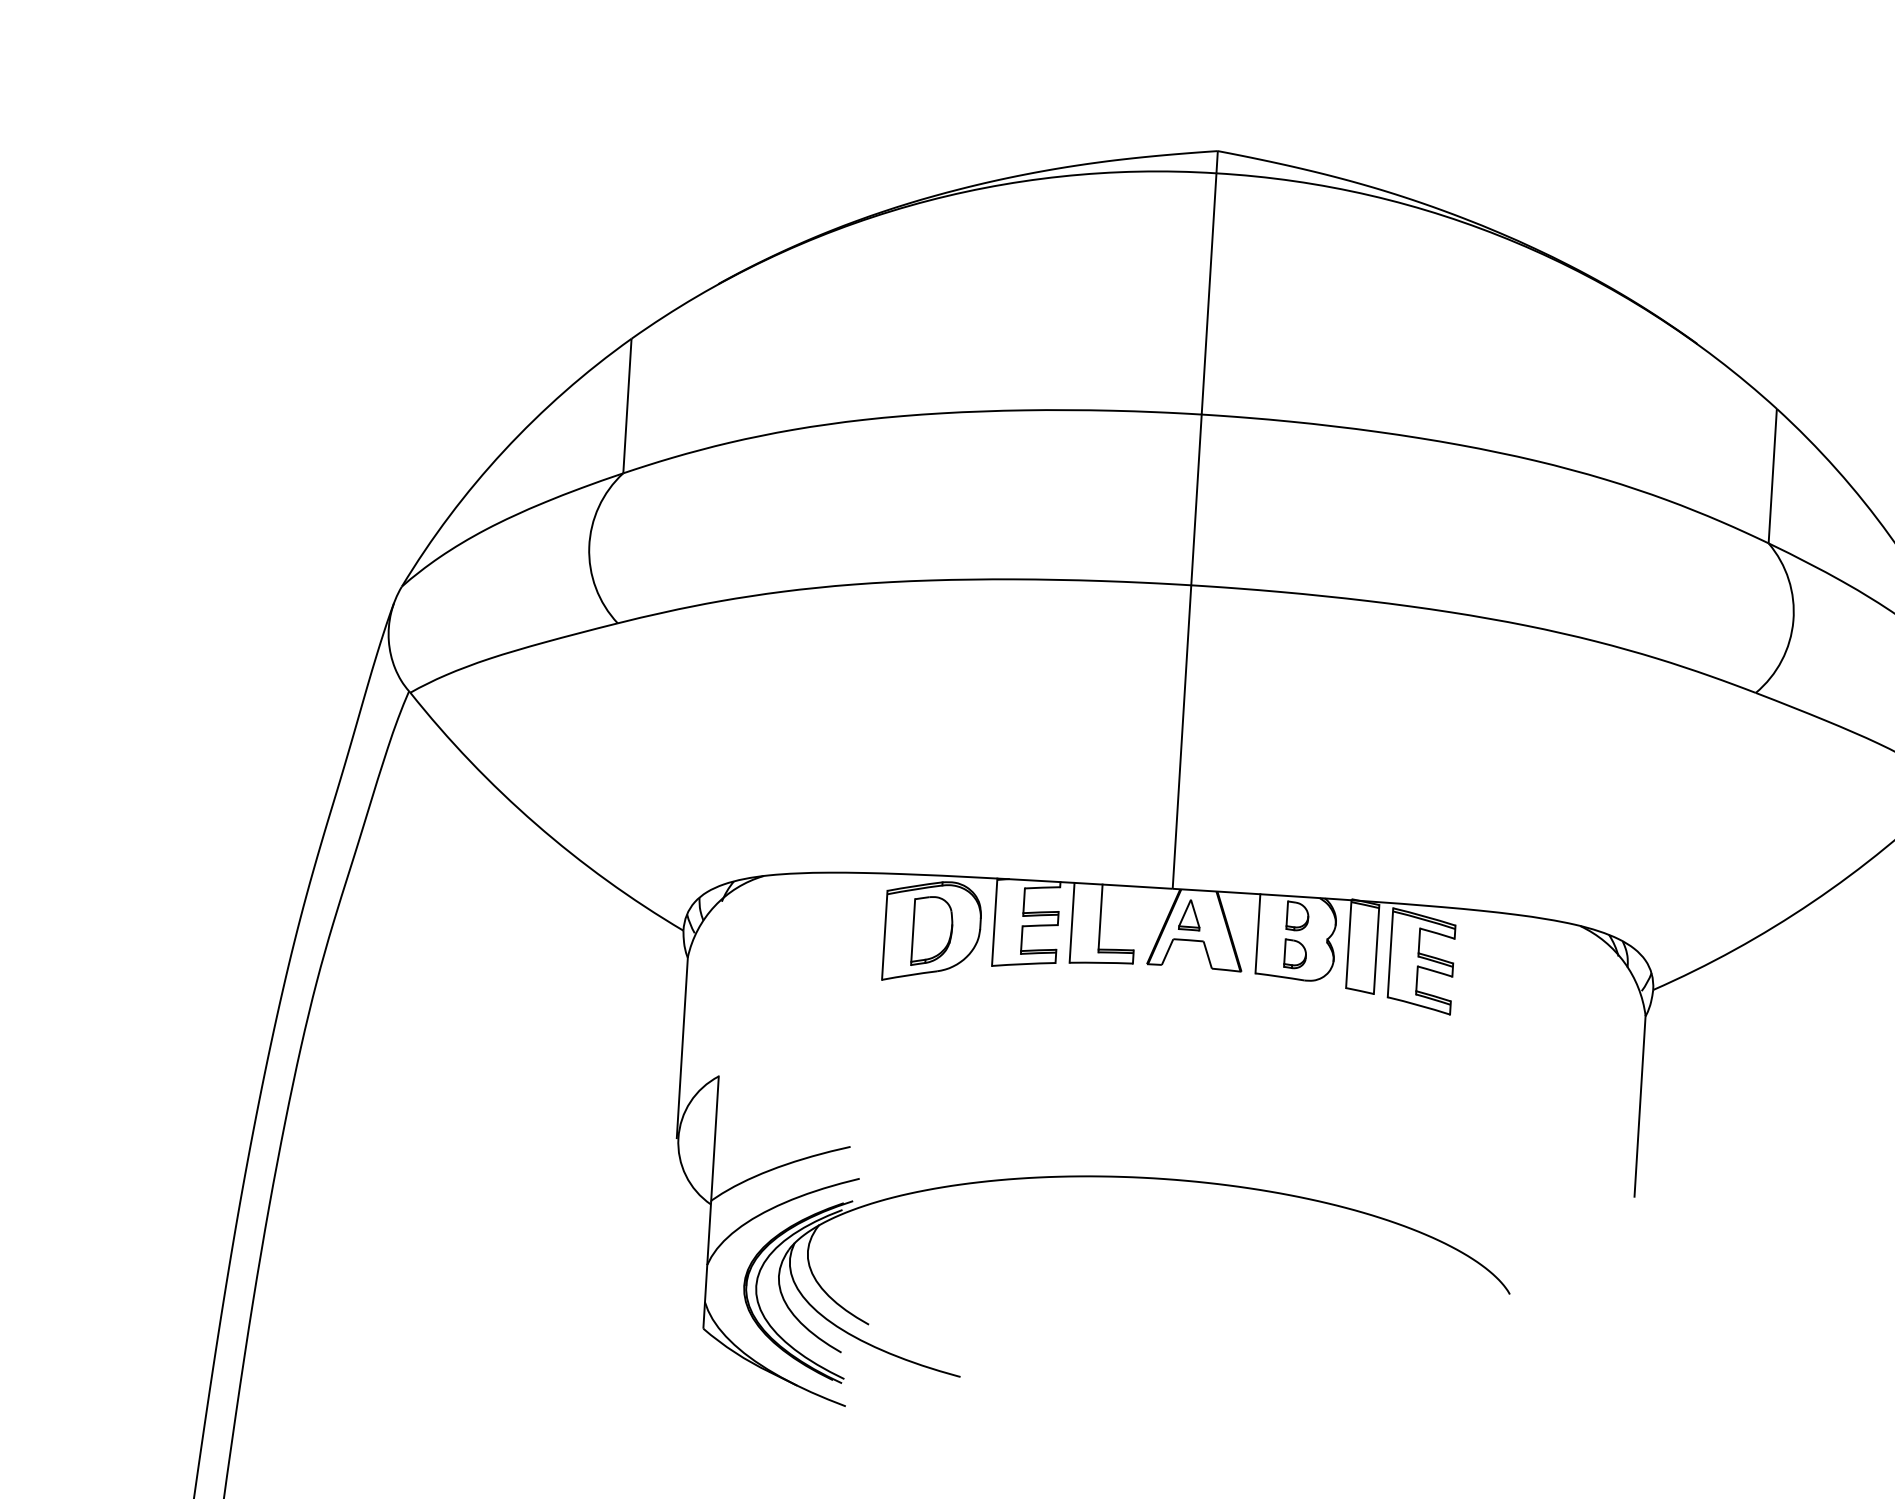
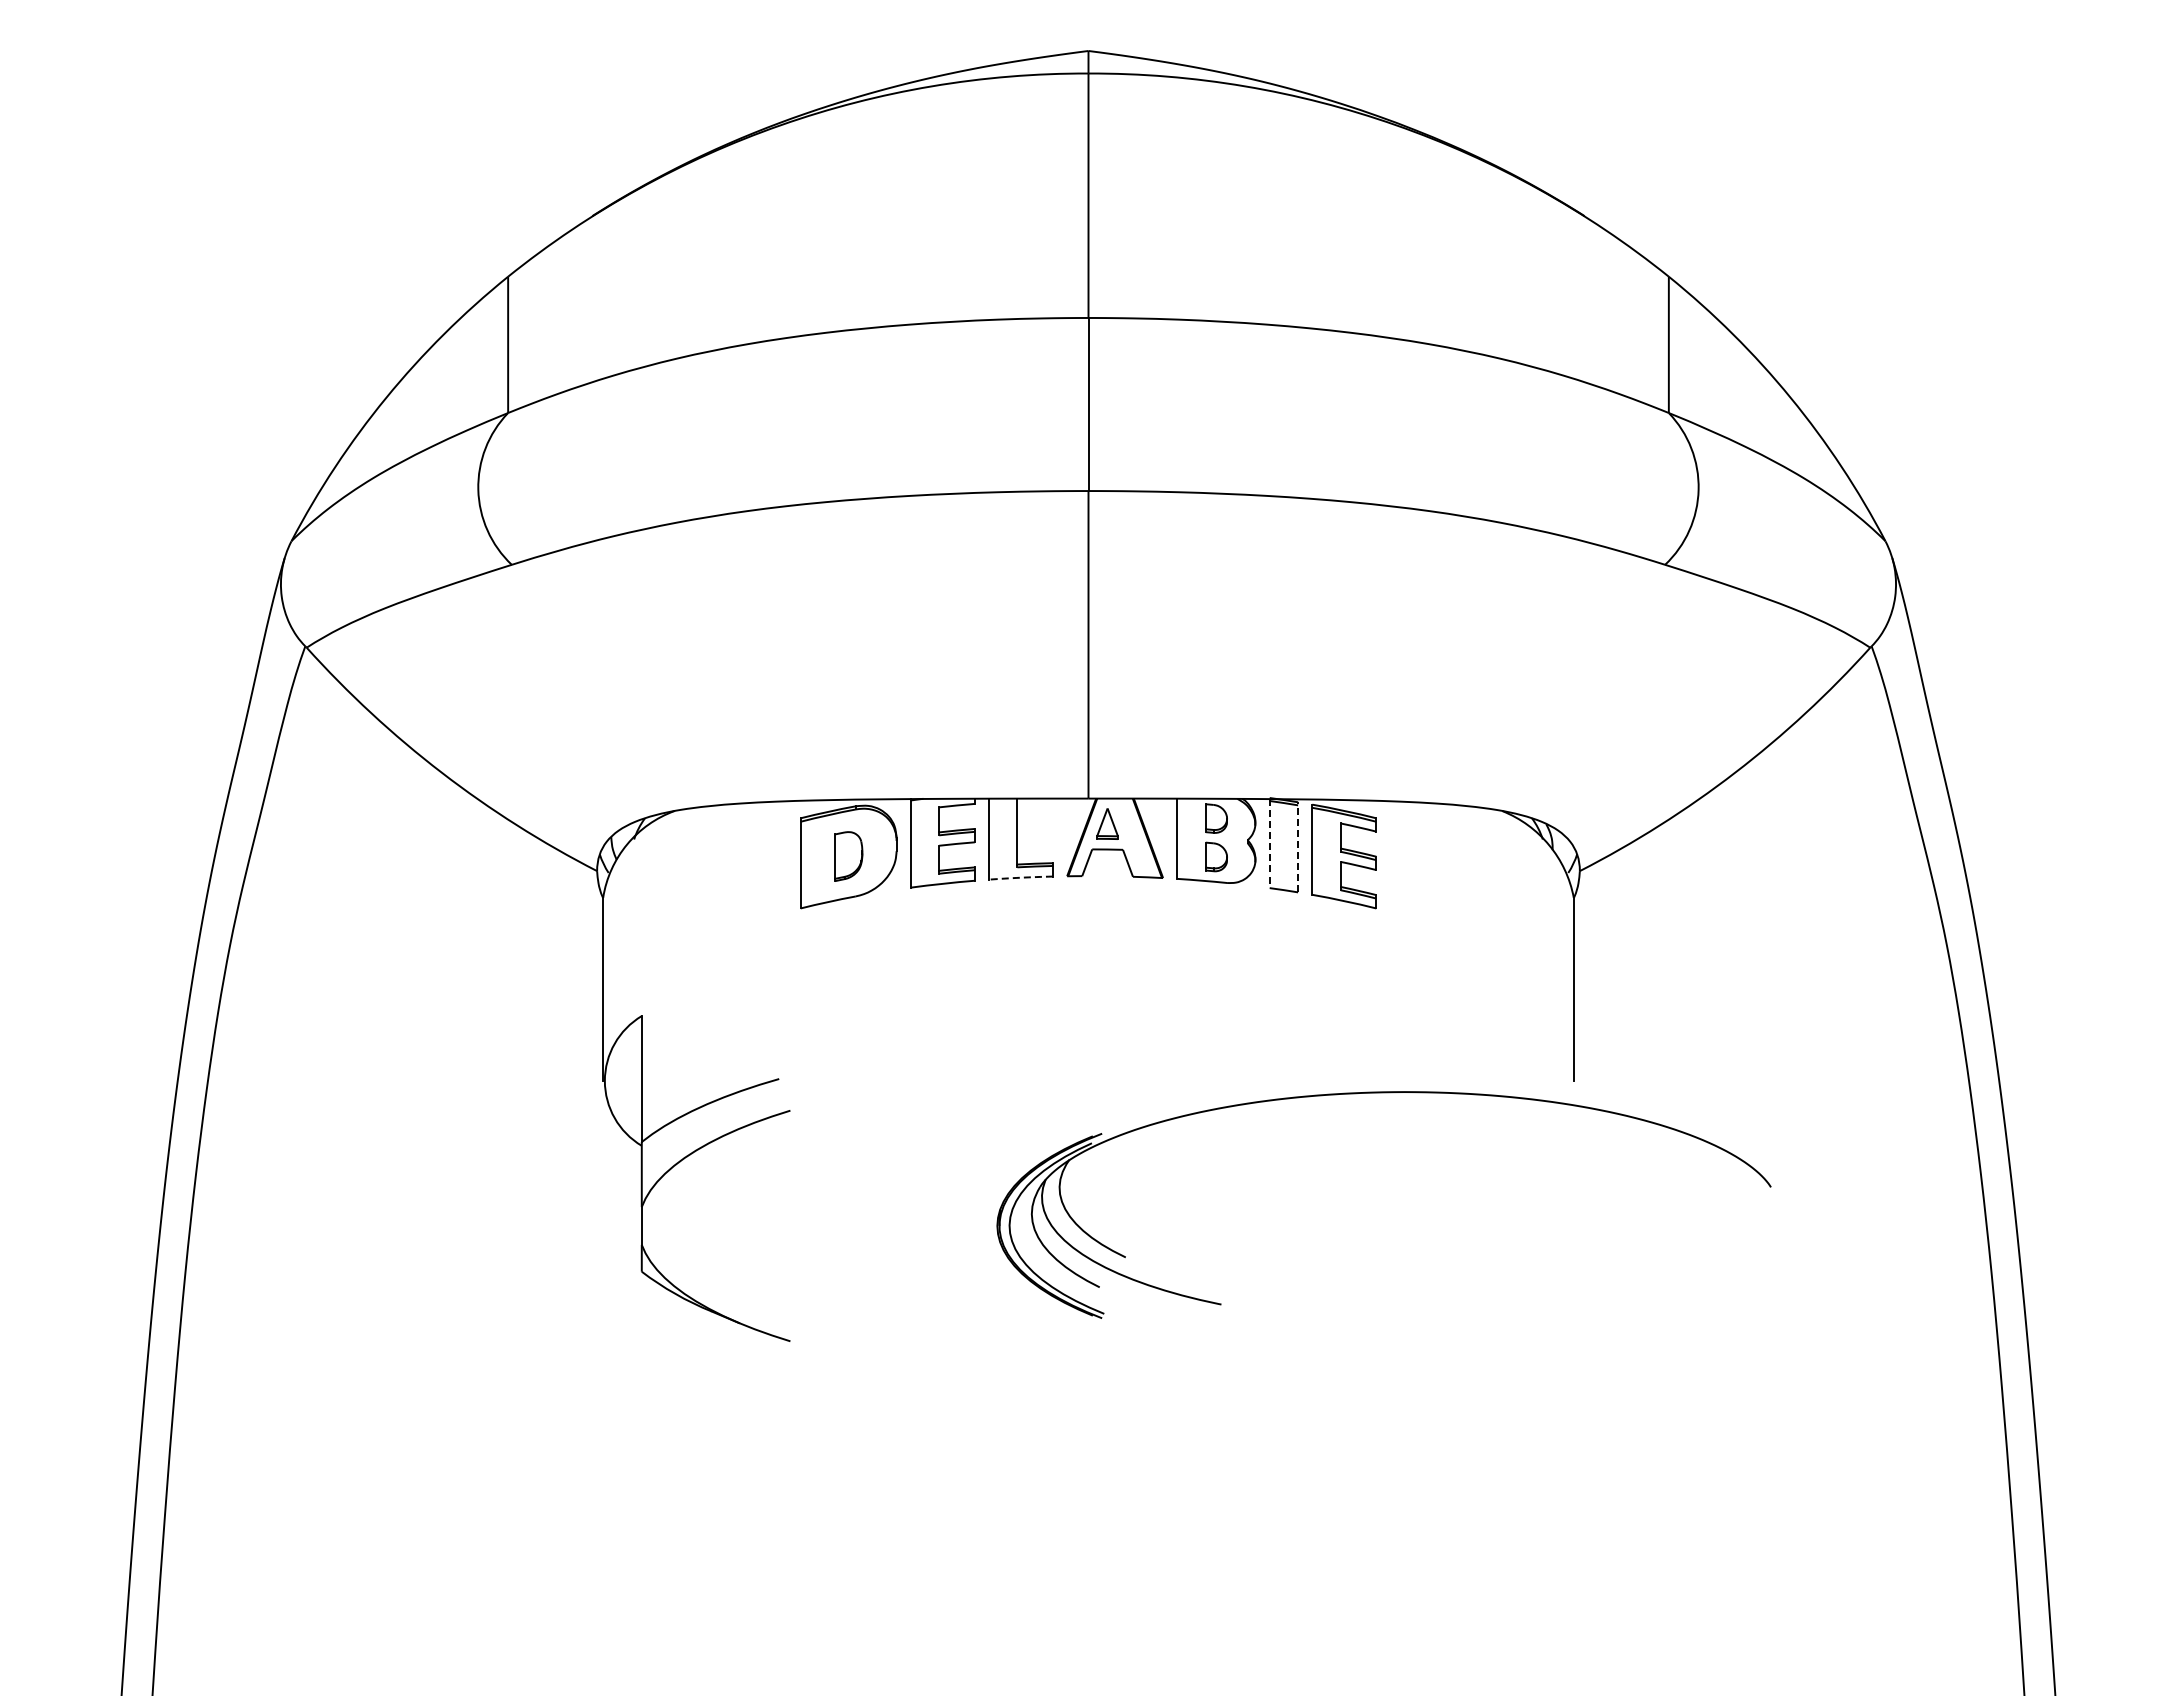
part: (932, 931) -> (848, 856), size x0.7
line: (1348, 944) -> (1269, 843), solid -> dashed
line: (1377, 948) -> (1298, 846), solid -> dashed
arc: (1100, 962) -> (1020, 877), solid -> dashed
part: (1133, 1178) -> (1383, 1093), moved

